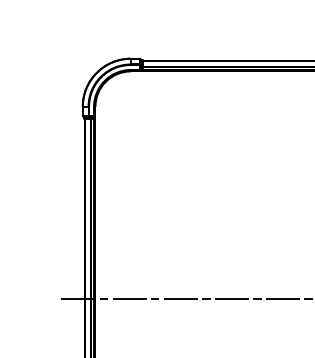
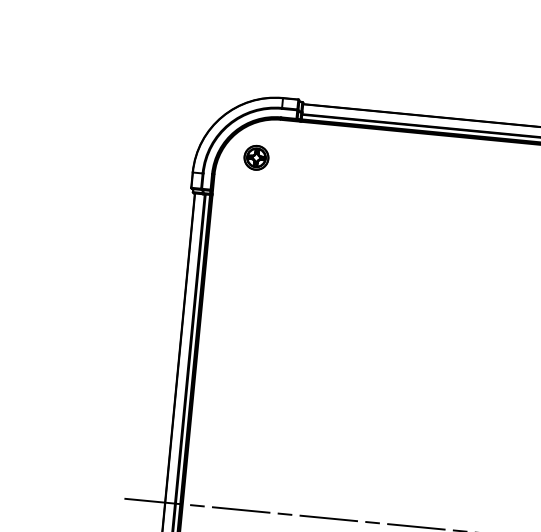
part: (118, 94) -> (255, 157), added

